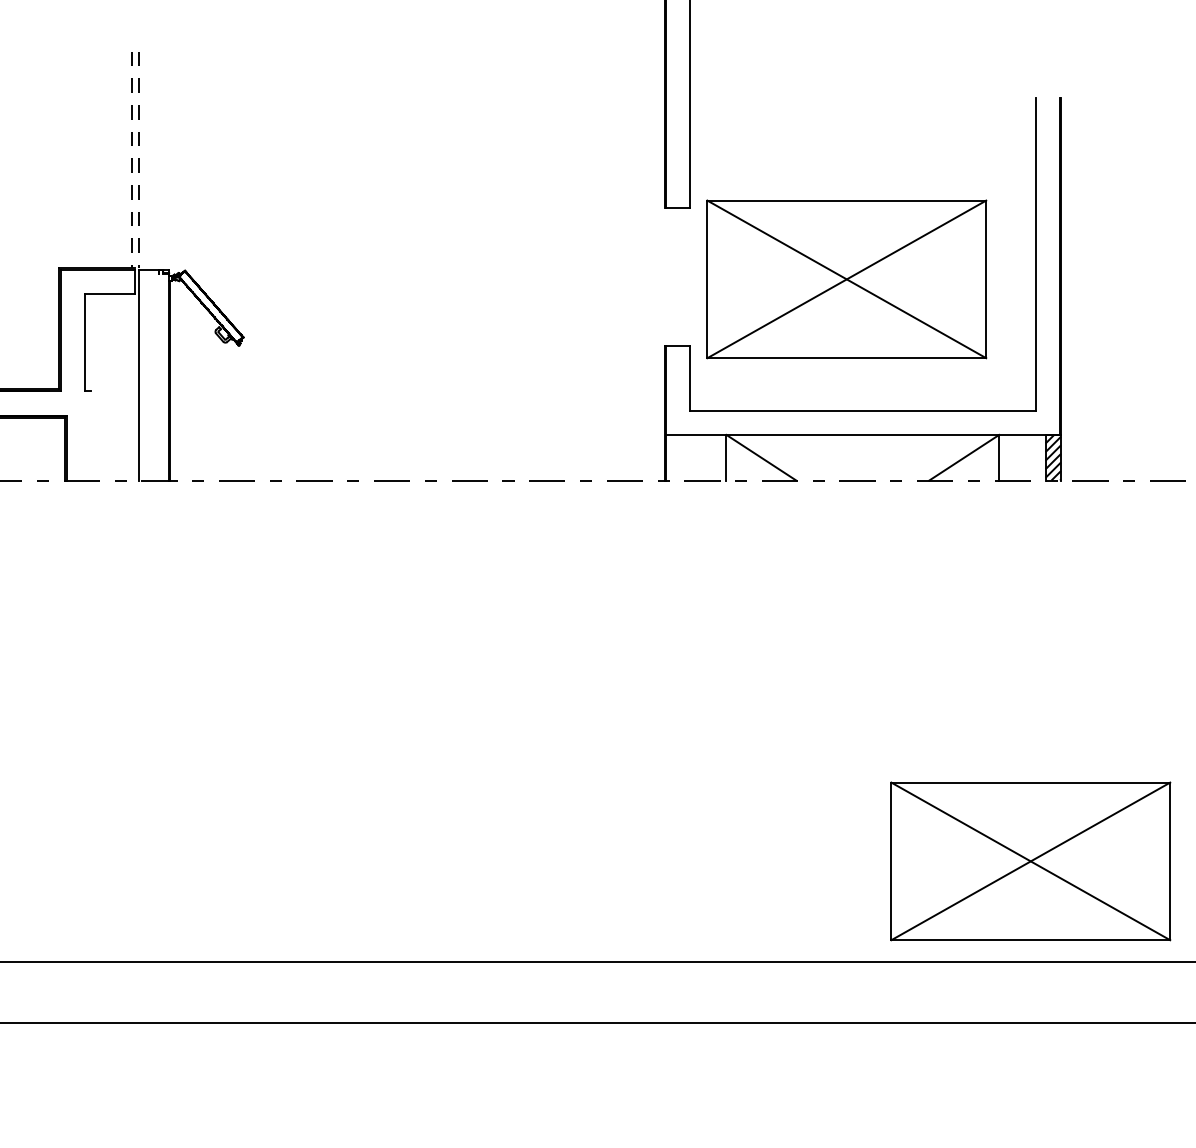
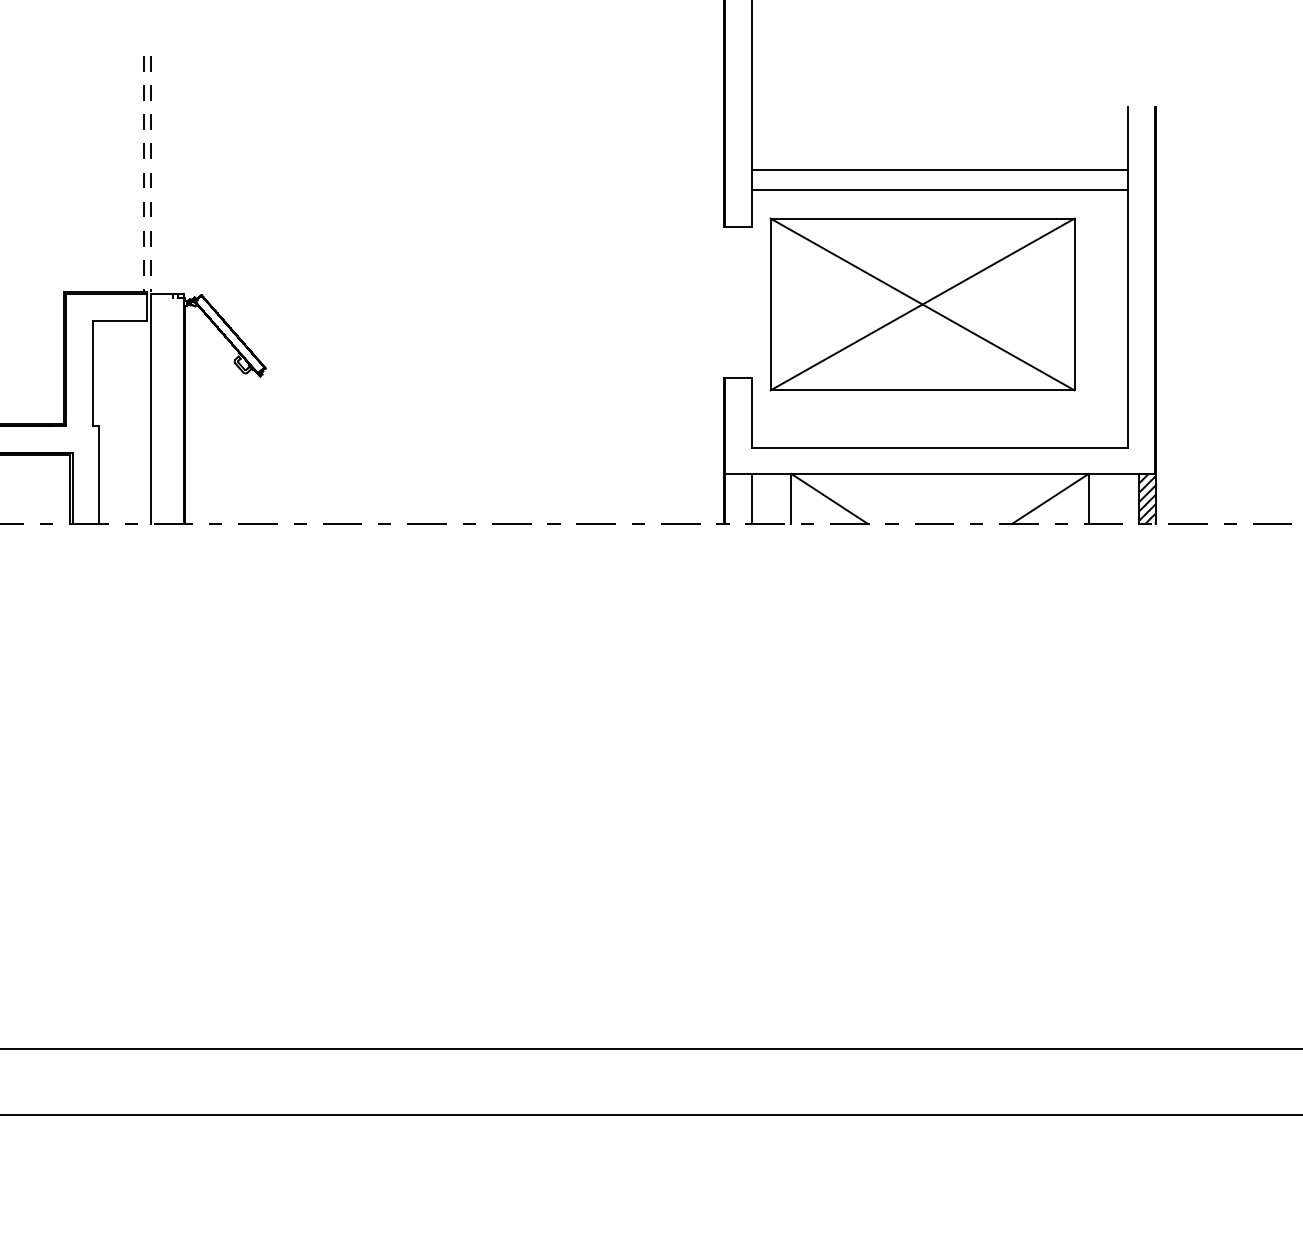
line: (862, 156) -> (939, 170), added
line: (862, 174) -> (939, 190), added
line: (91, 435) -> (99, 474), added
line: (690, 457) -> (752, 498), added
part: (1030, 861) -> (1122, 938), removed

